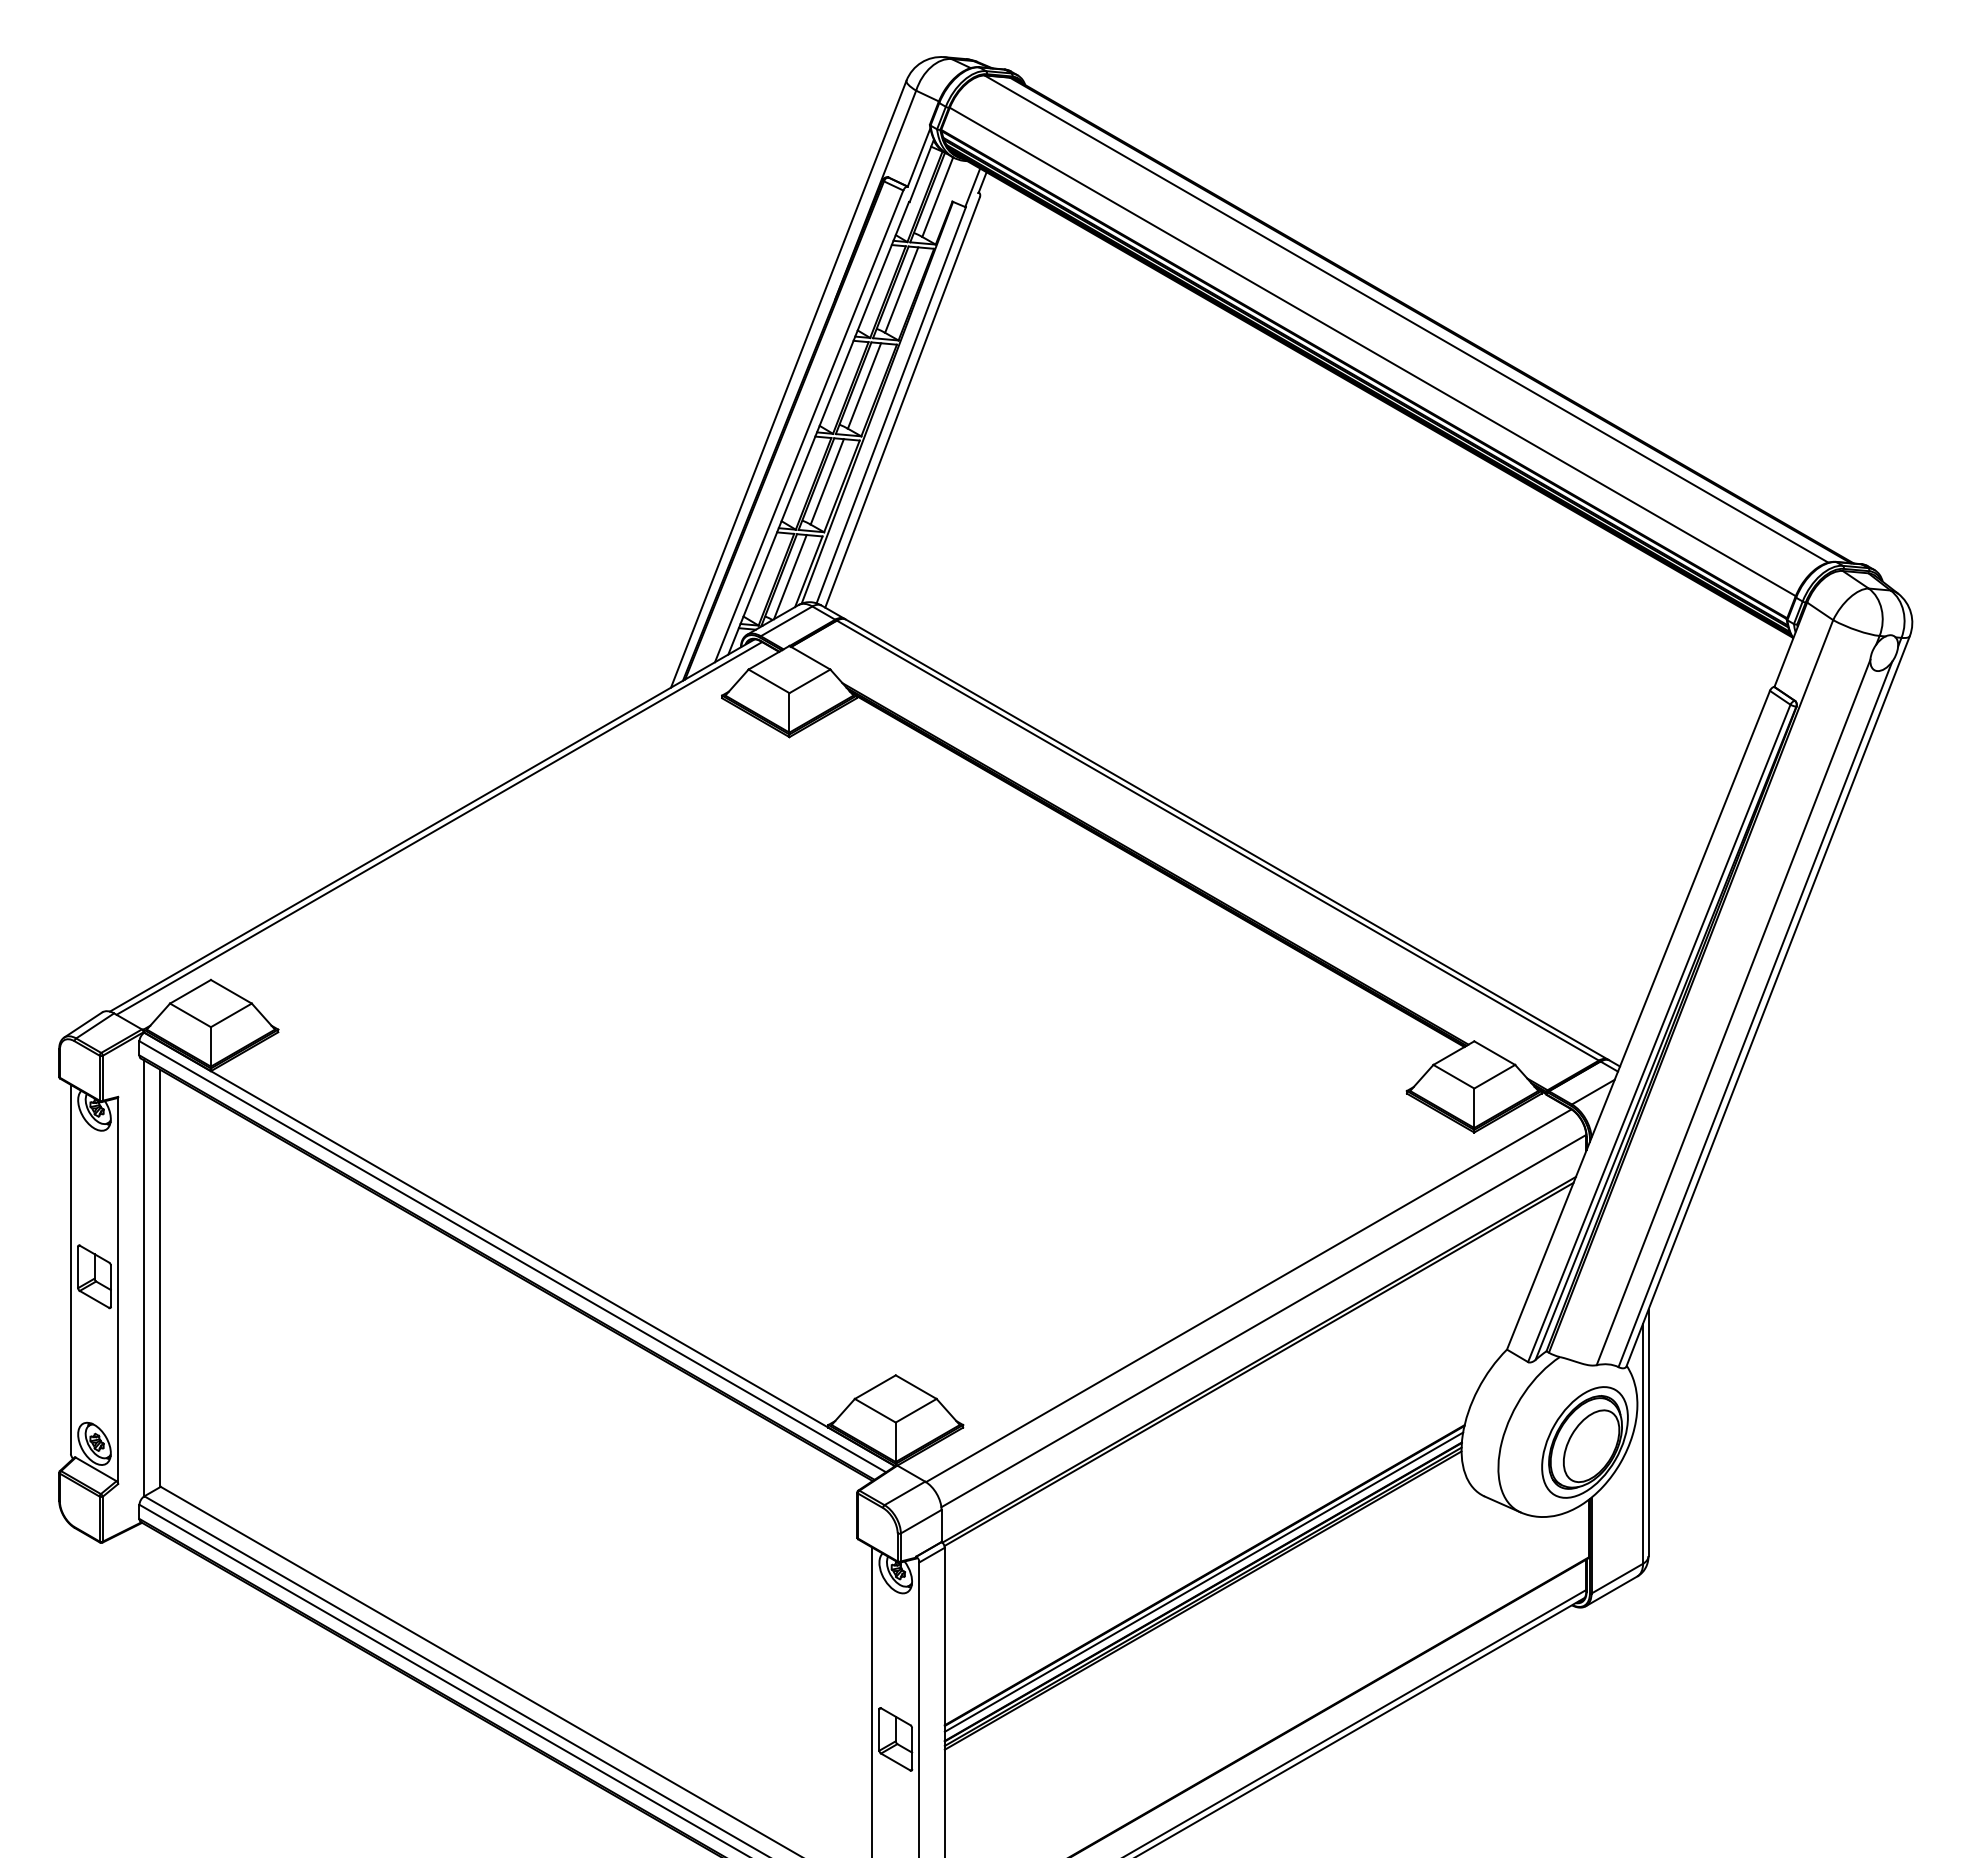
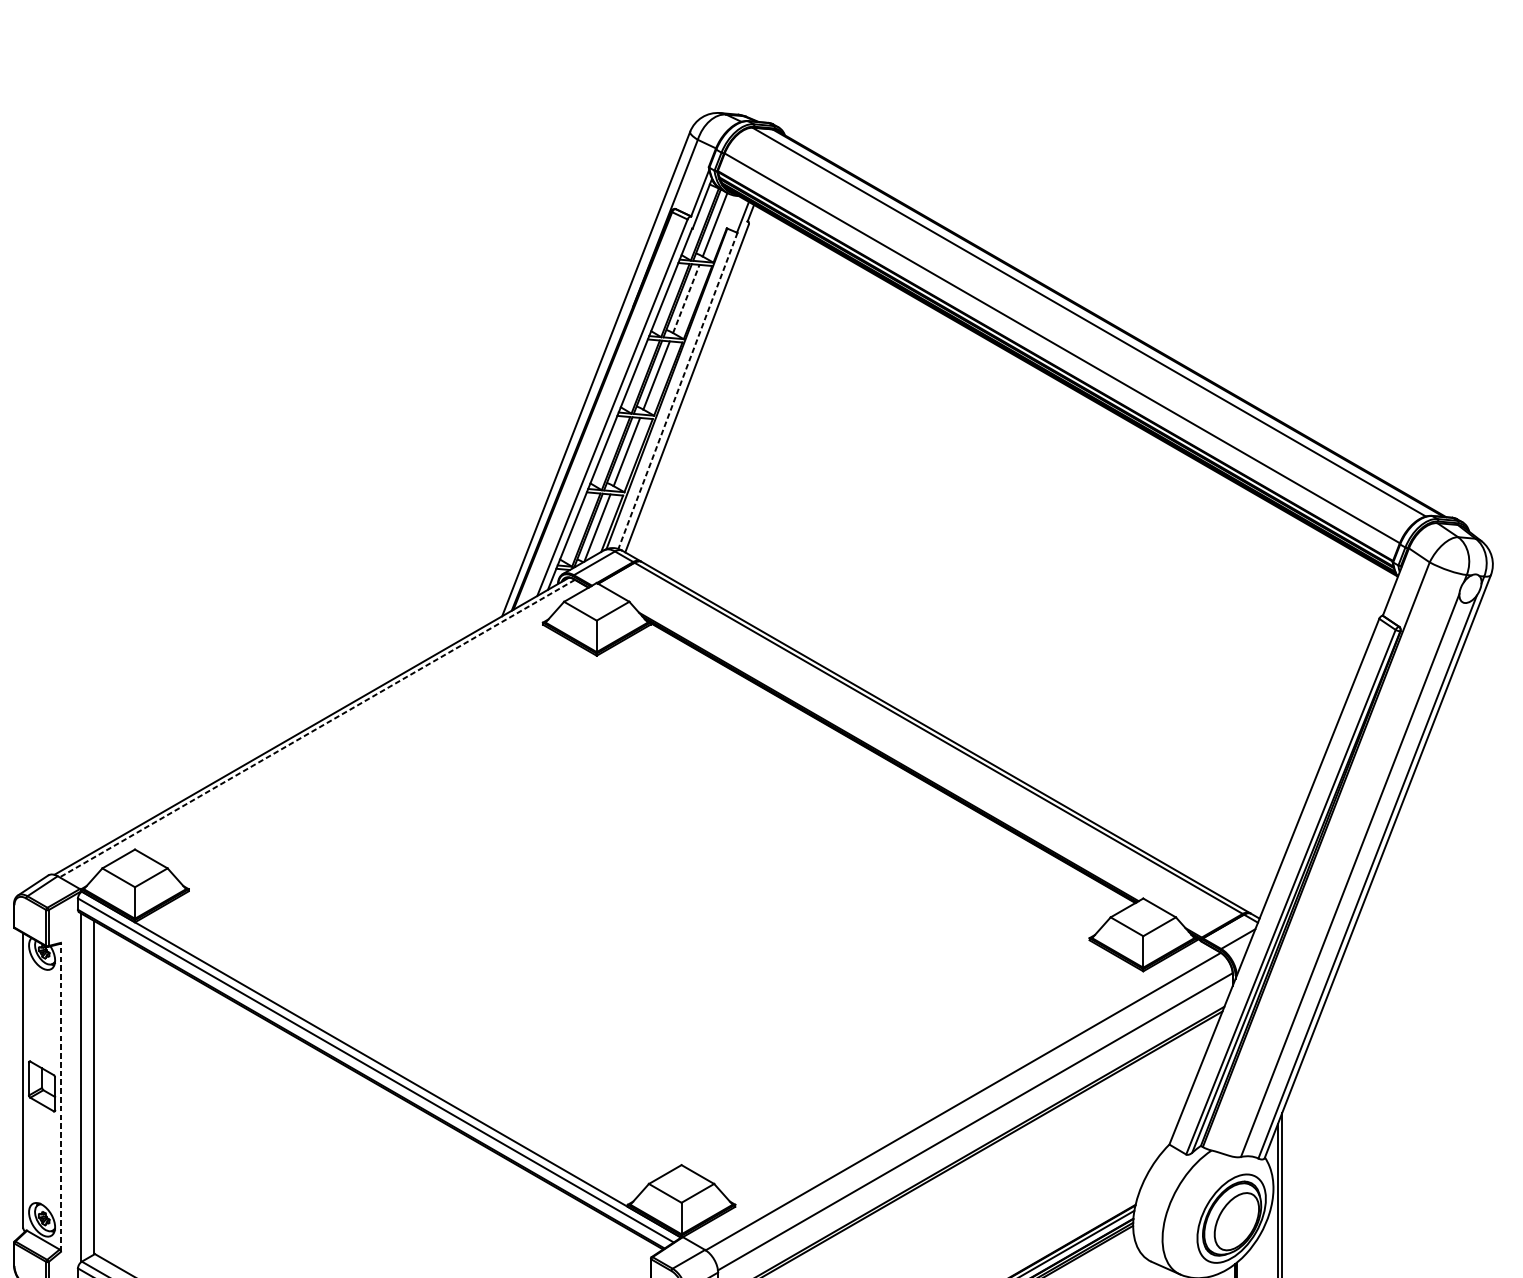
line: (901, 290) -> (686, 299), solid -> dashed
line: (891, 405) -> (678, 391), solid -> dashed
line: (439, 828) -> (317, 728), solid -> dashed
line: (118, 1290) -> (61, 1097), solid -> dashed

